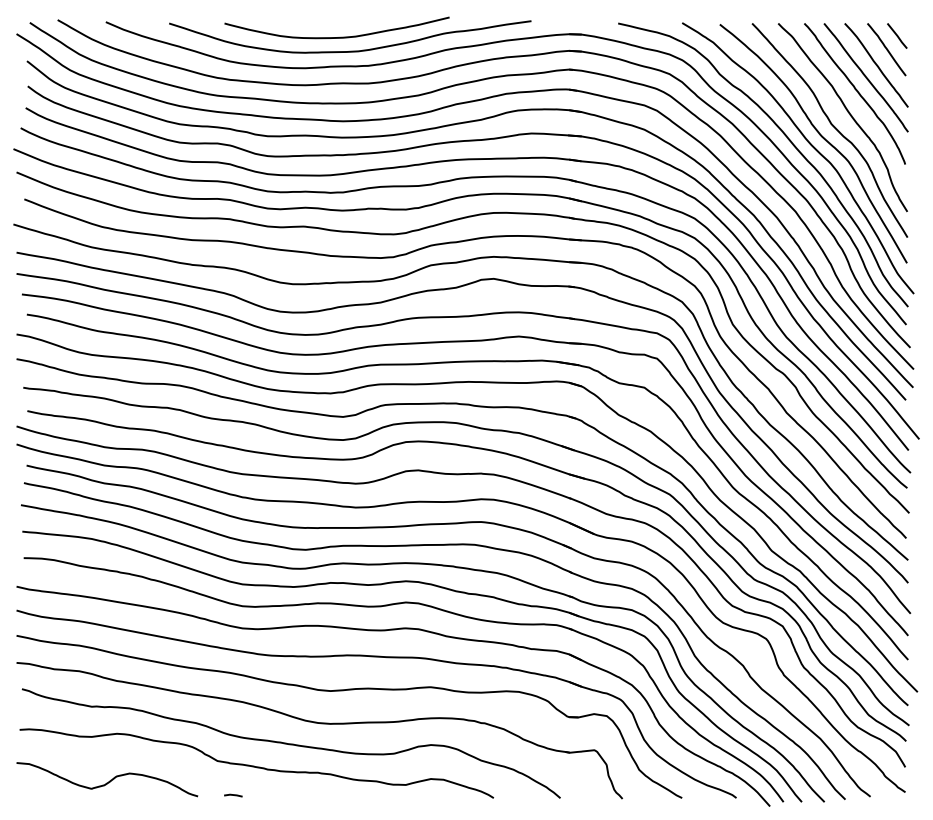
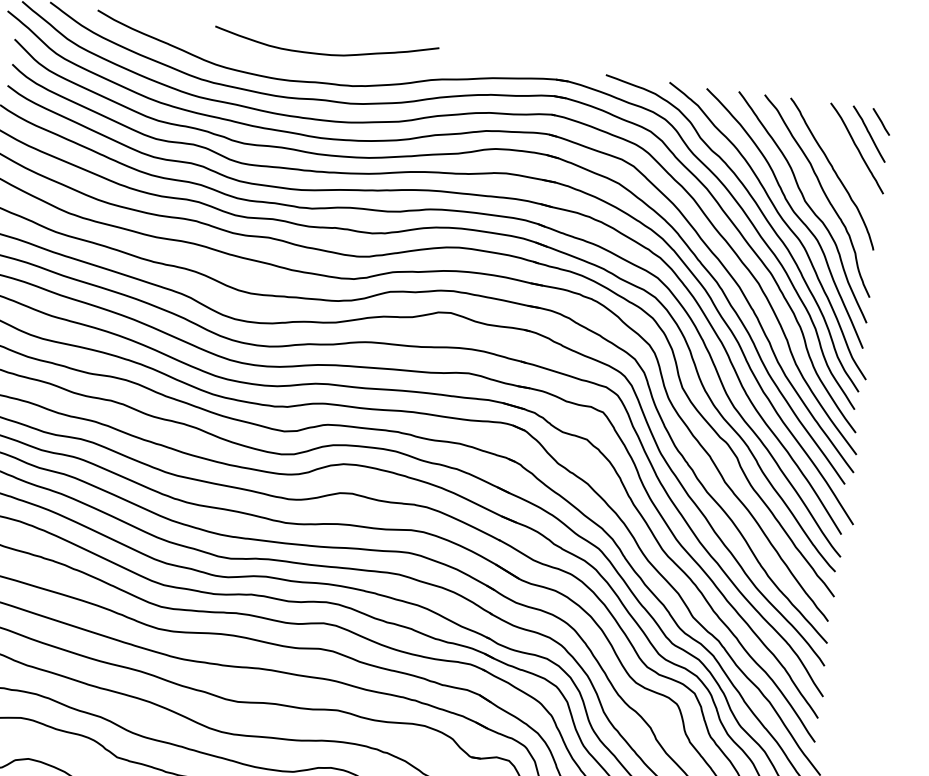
curve: (350, 50) -> (336, 68), removed
curve: (865, 77) -> (844, 159), removed

